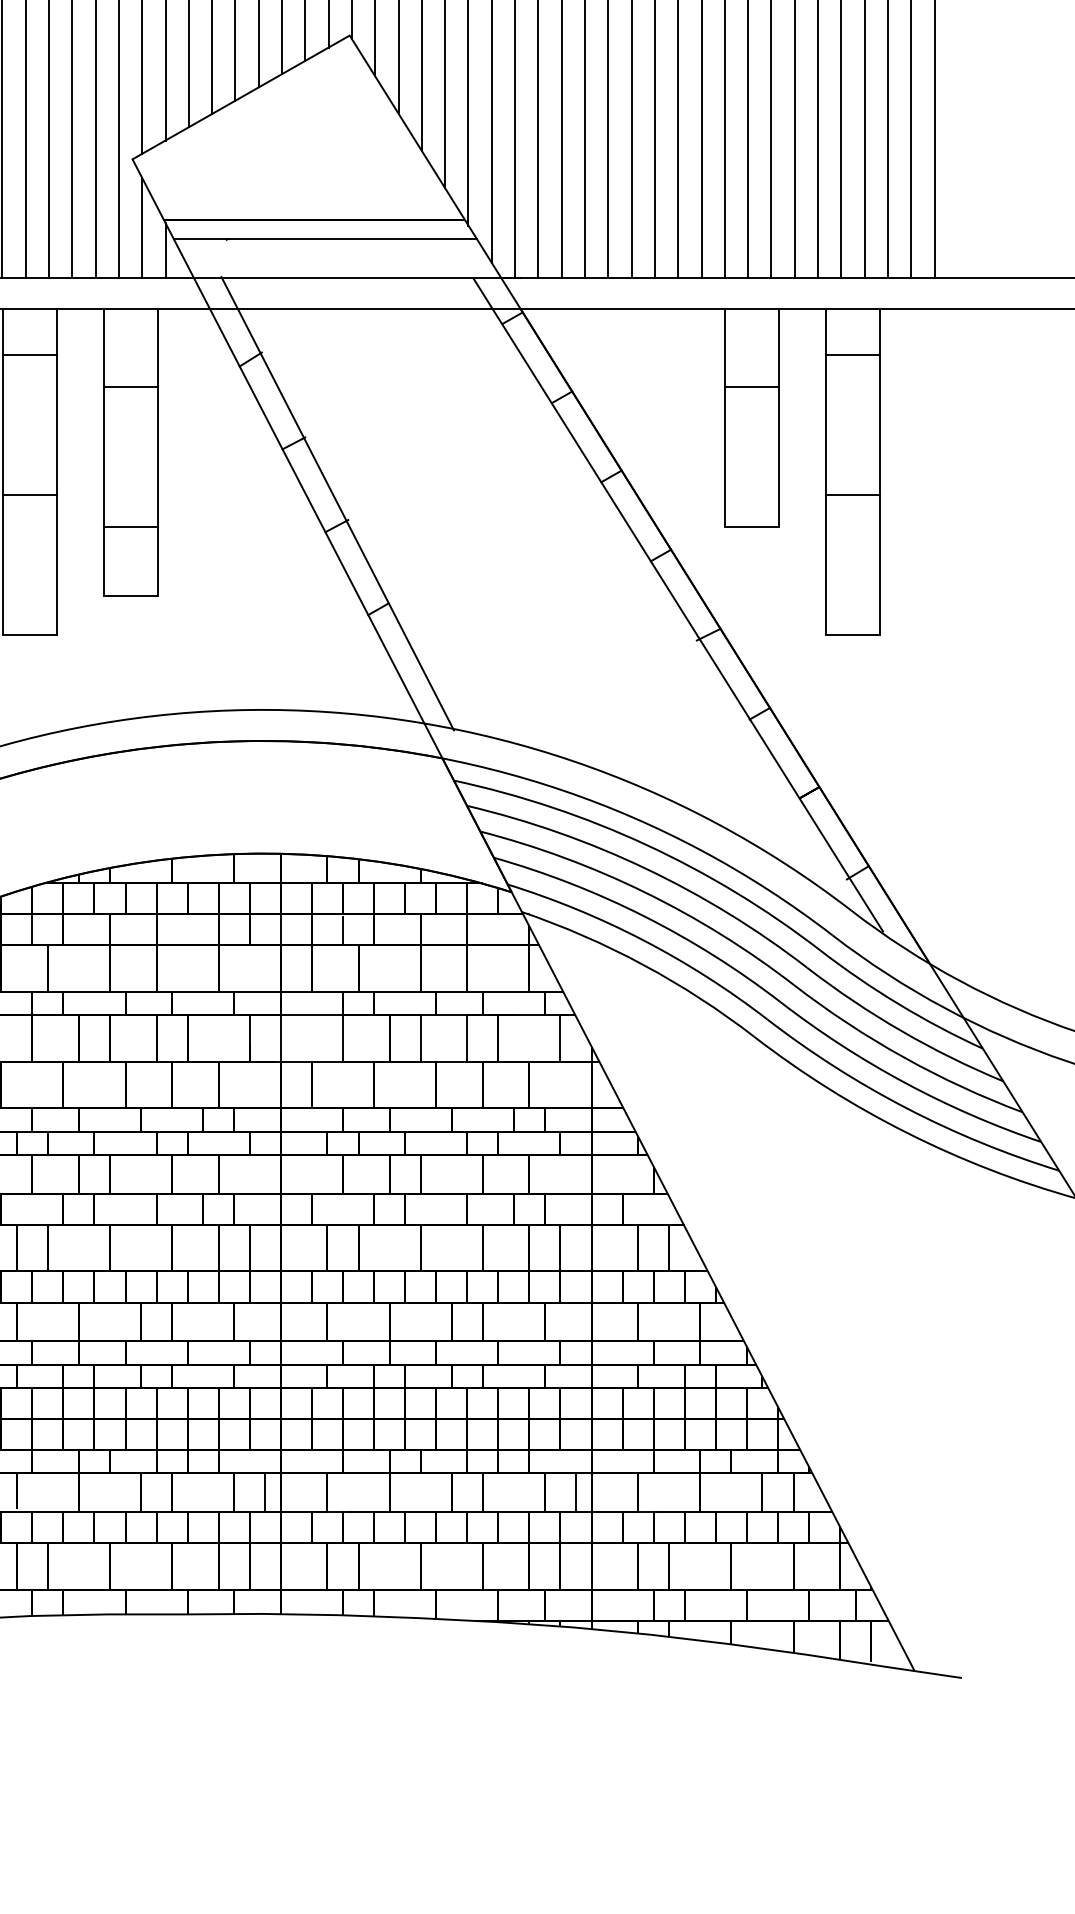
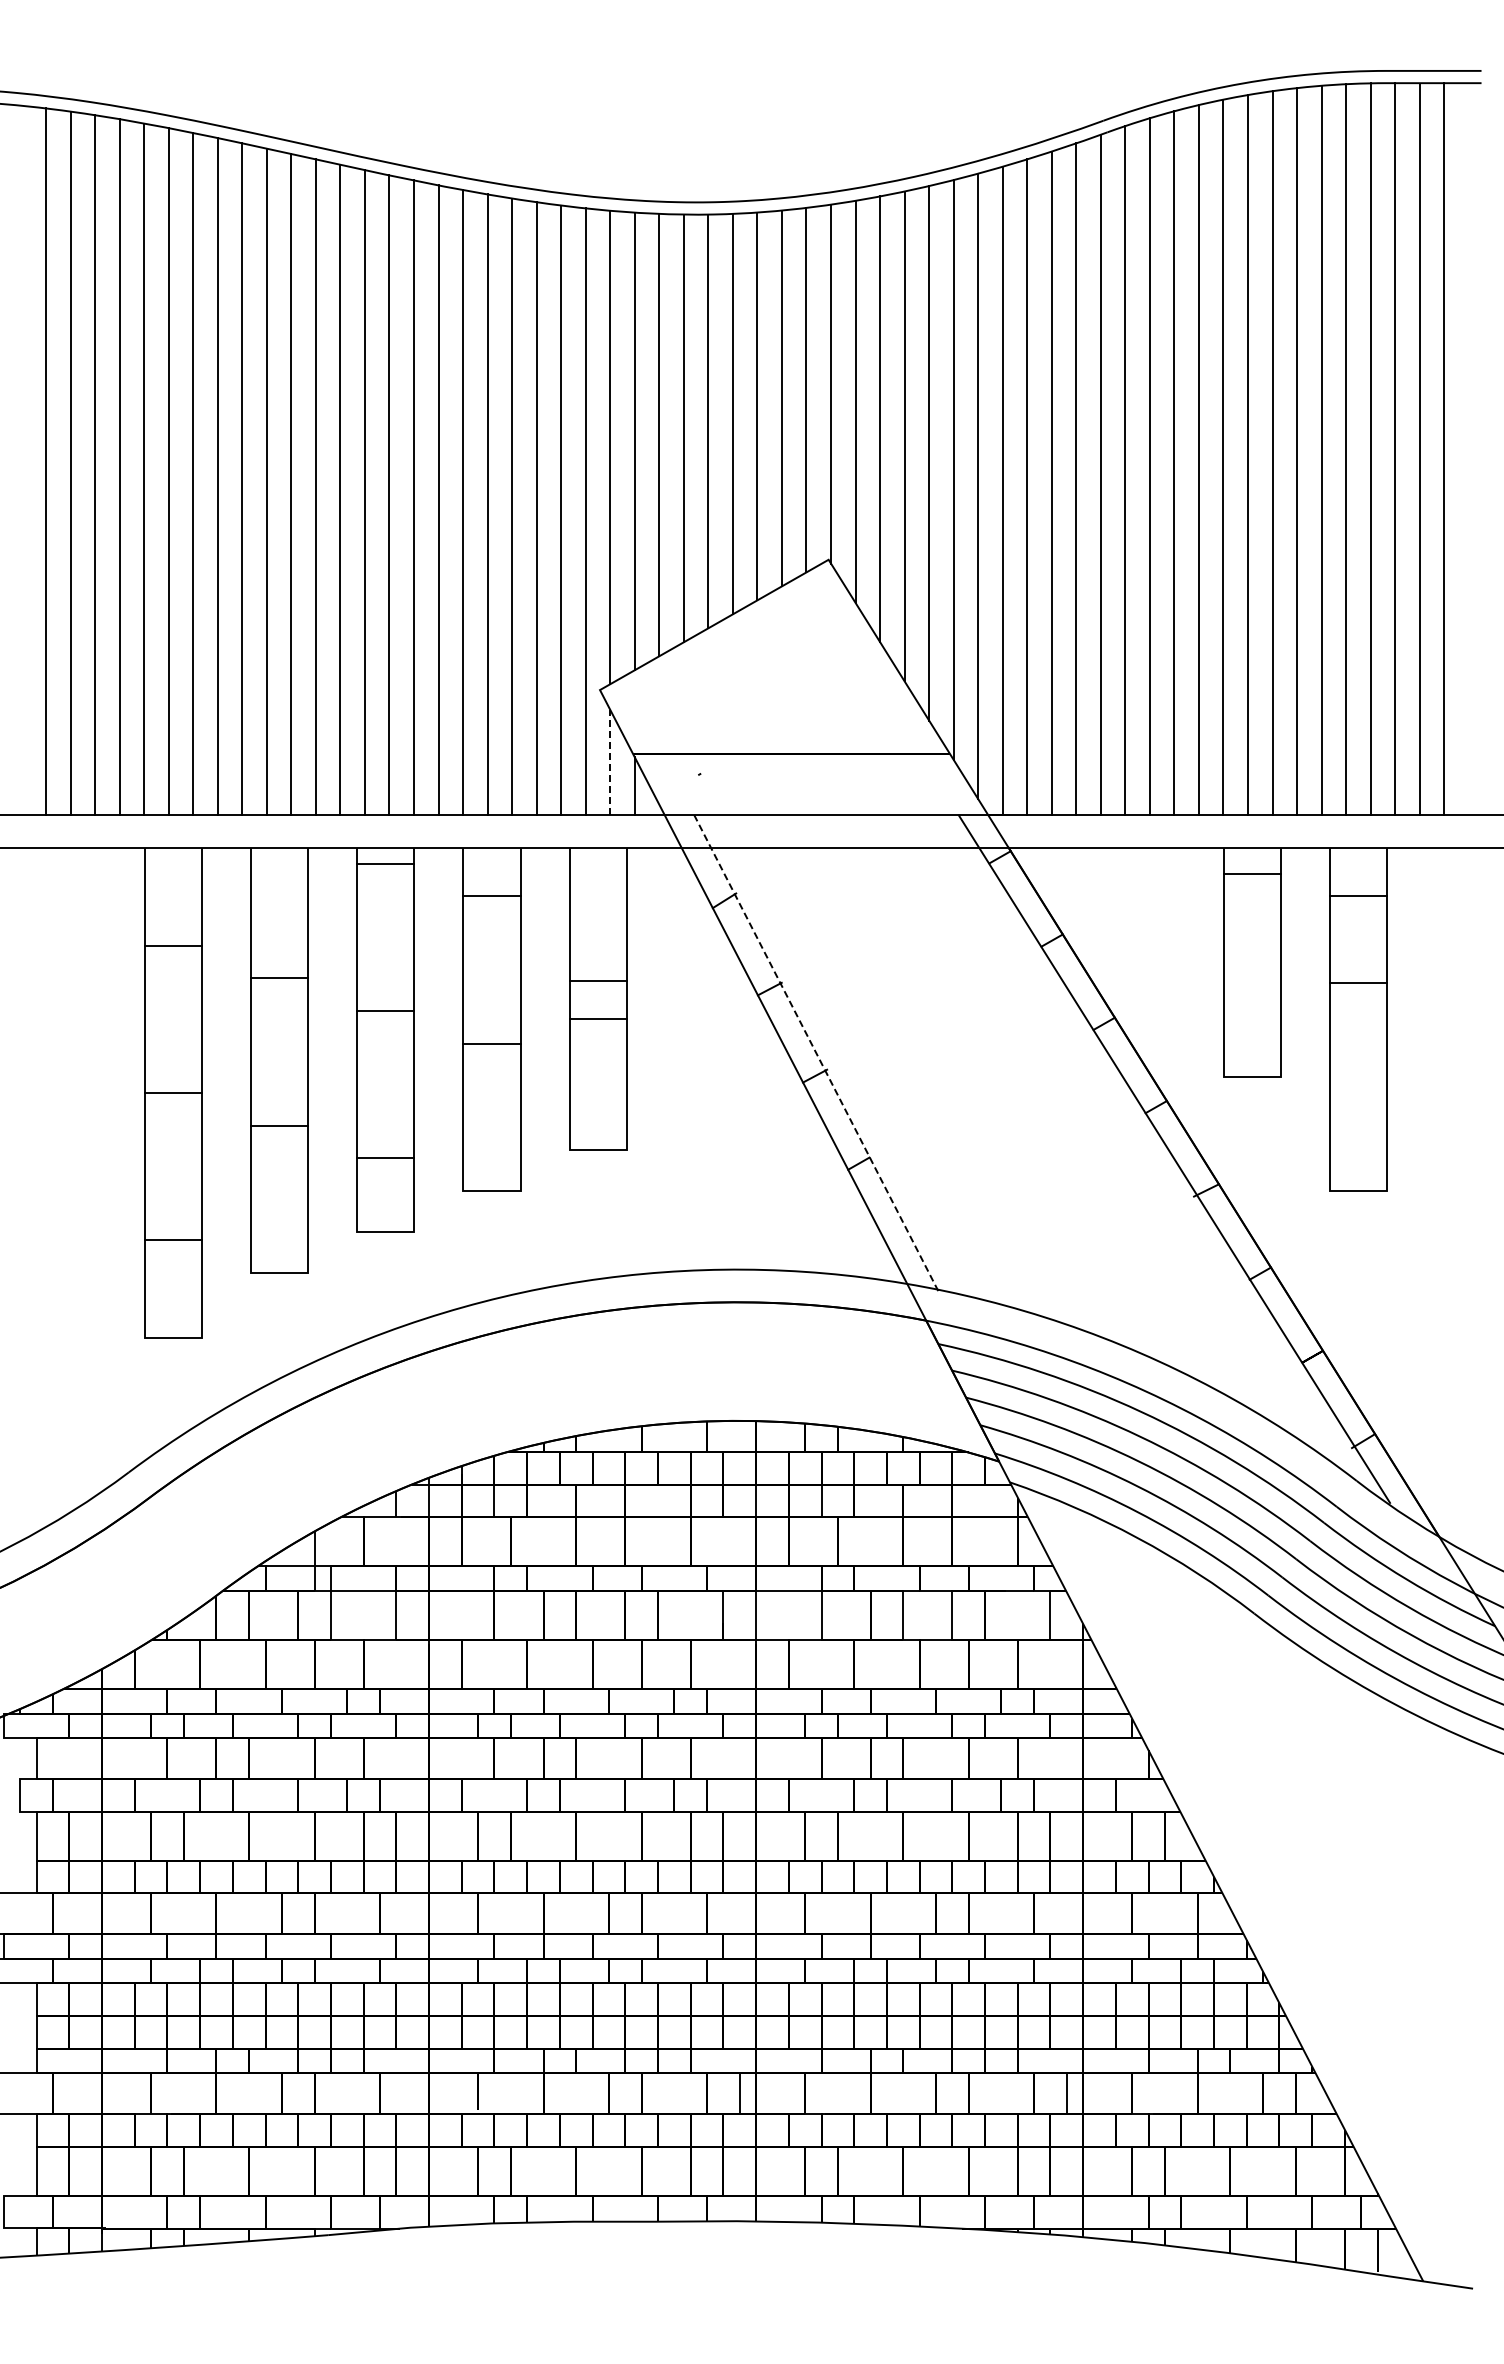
line: (142, 228) -> (610, 762), solid -> dashed
line: (324, 239) -> (802, 774), removed
line: (130, 386) -> (597, 981), moved
line: (751, 386) -> (1251, 874), moved
line: (853, 495) -> (1358, 982), moved
line: (337, 503) -> (815, 1052), solid -> dashed
line: (130, 526) -> (597, 1018), moved

